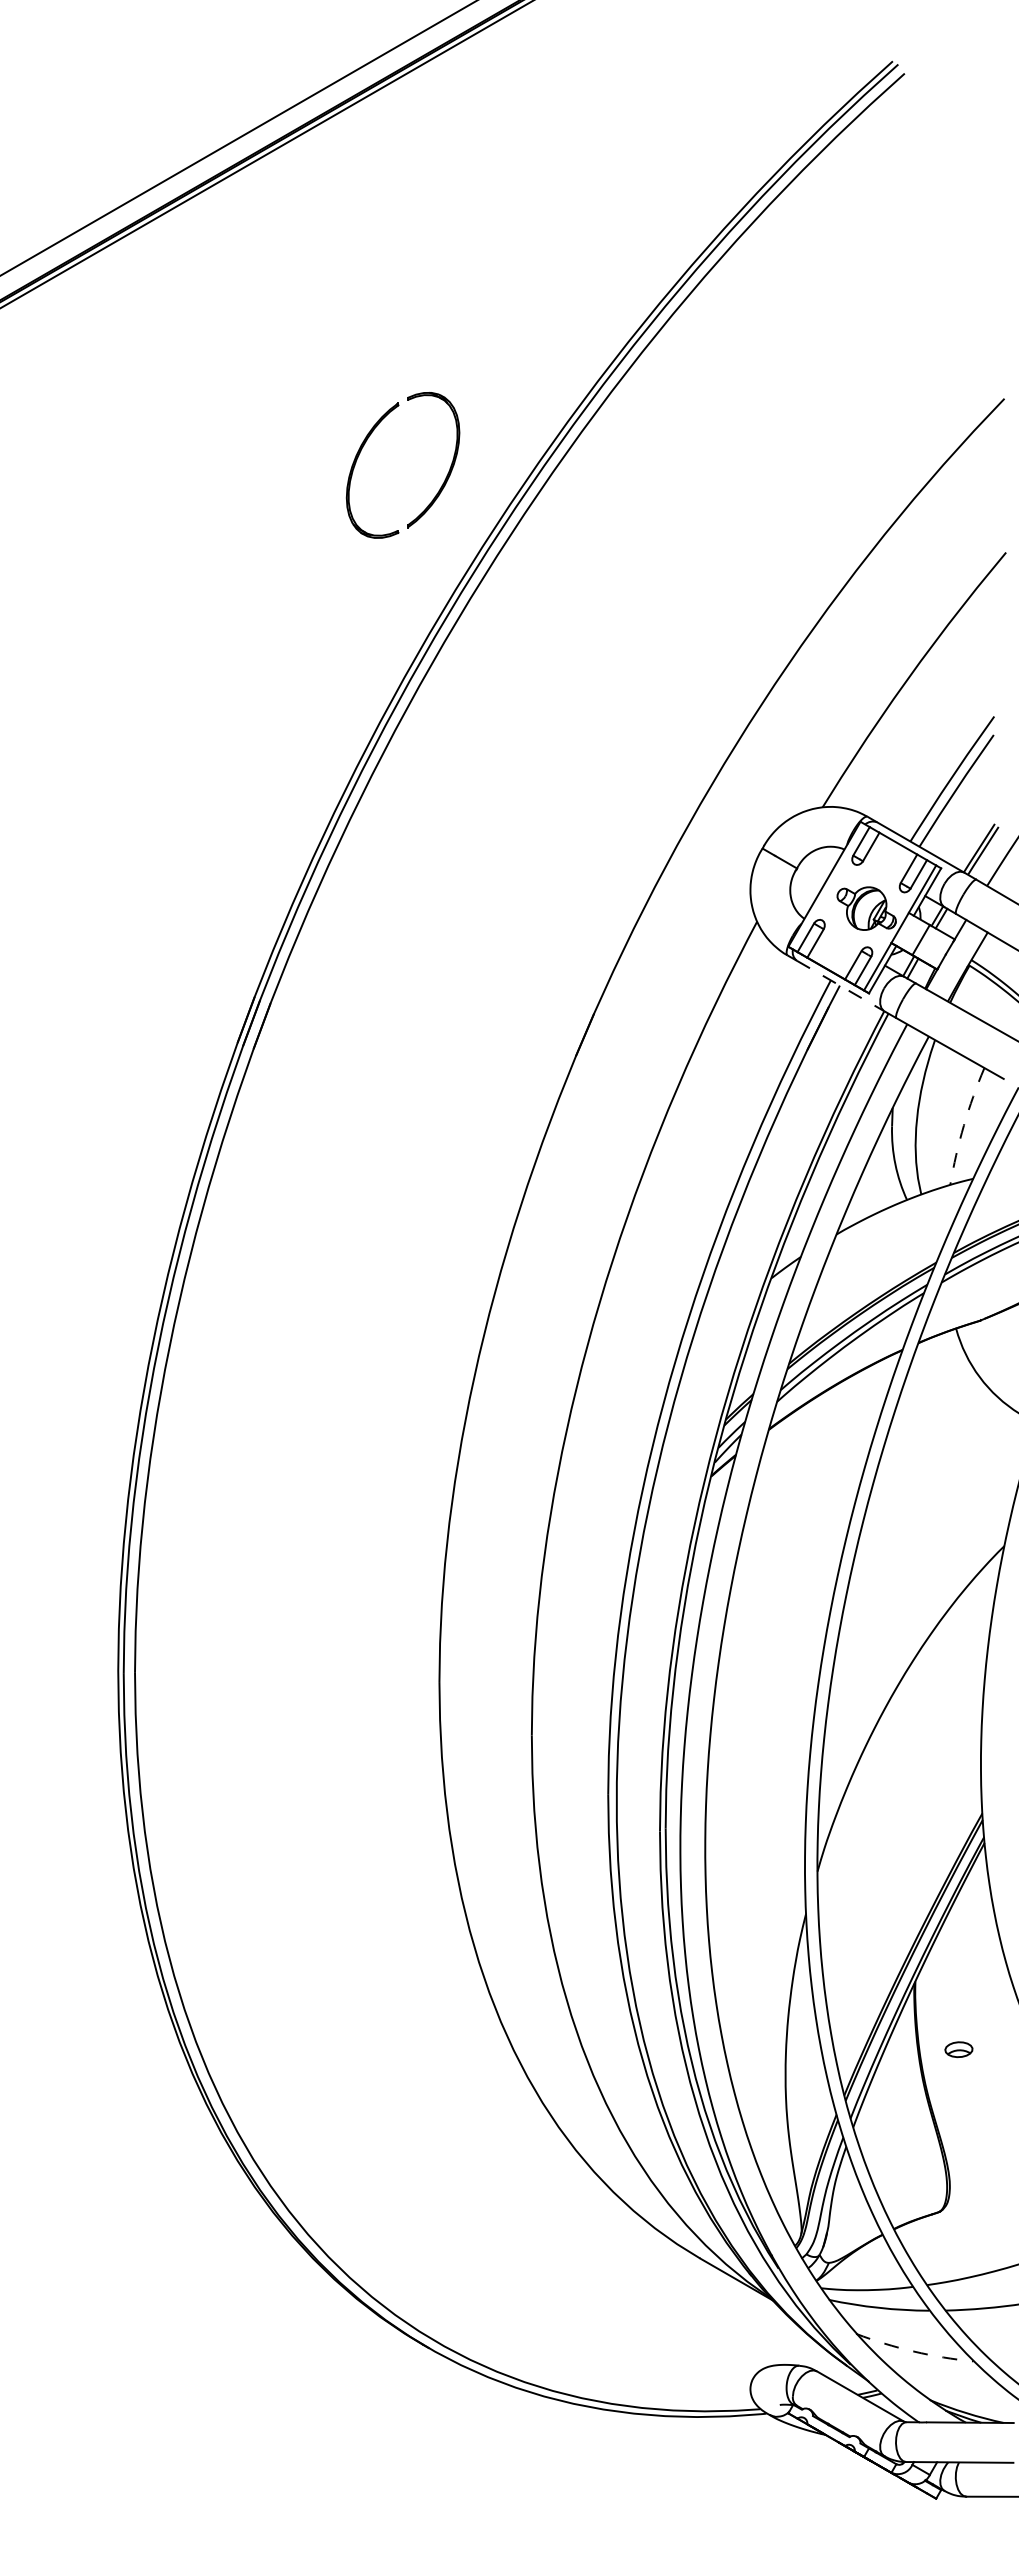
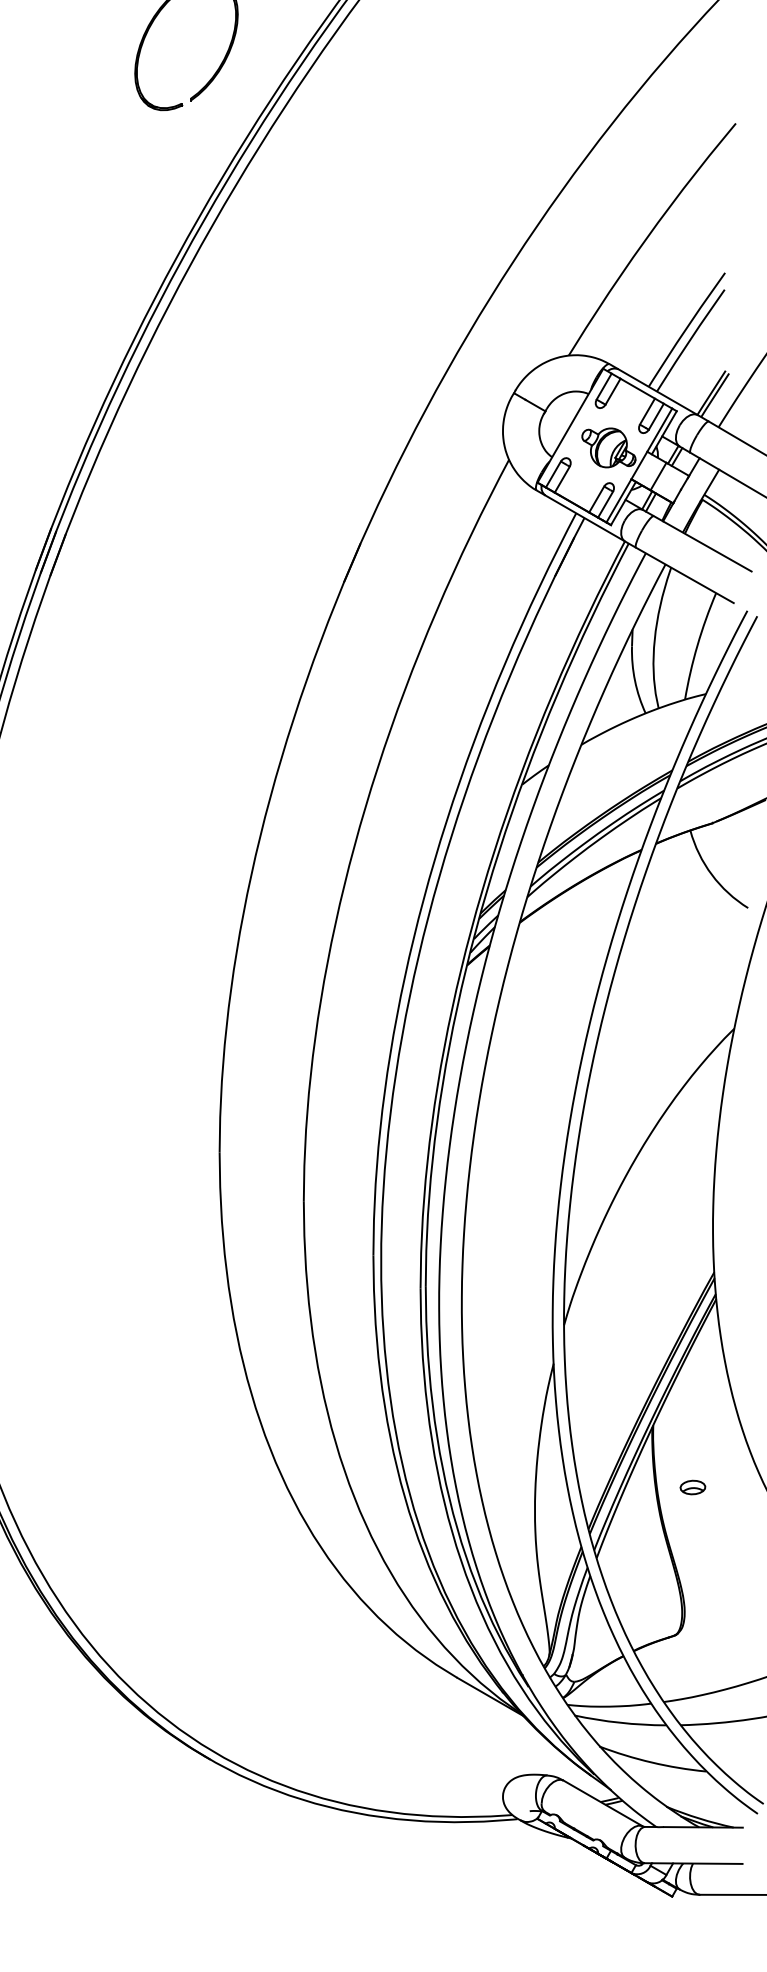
line: (841, 986) -> (585, 518), dashed -> solid
arc: (963, 1125) -> (697, 645), dashed -> solid
arc: (913, 2351) -> (651, 1762), dashed -> solid

